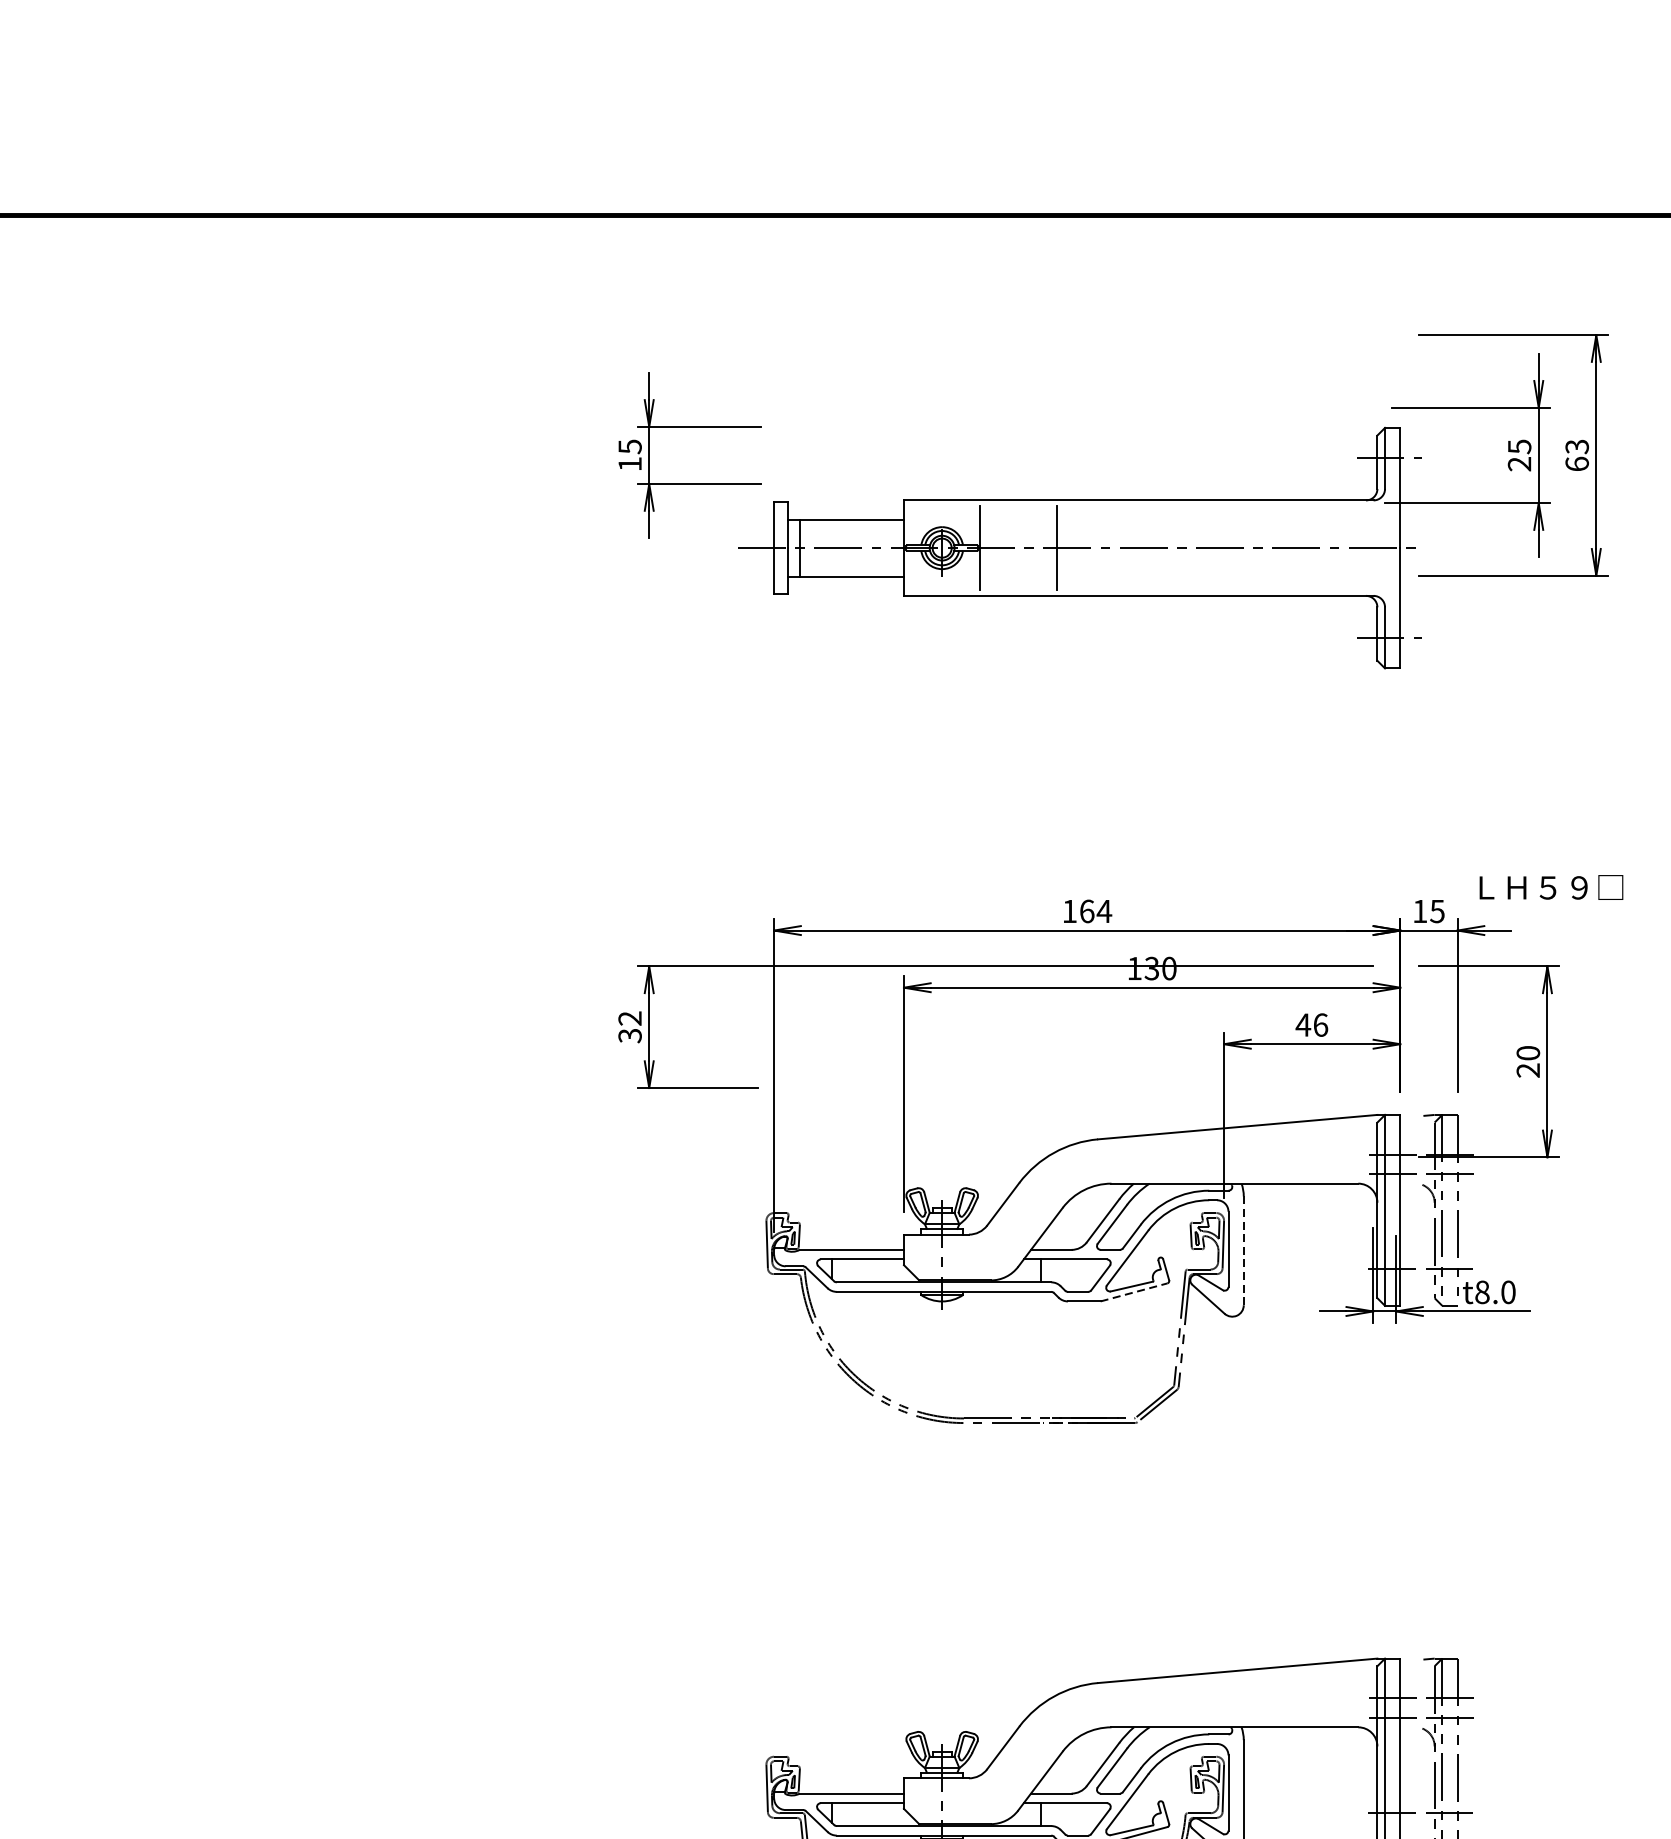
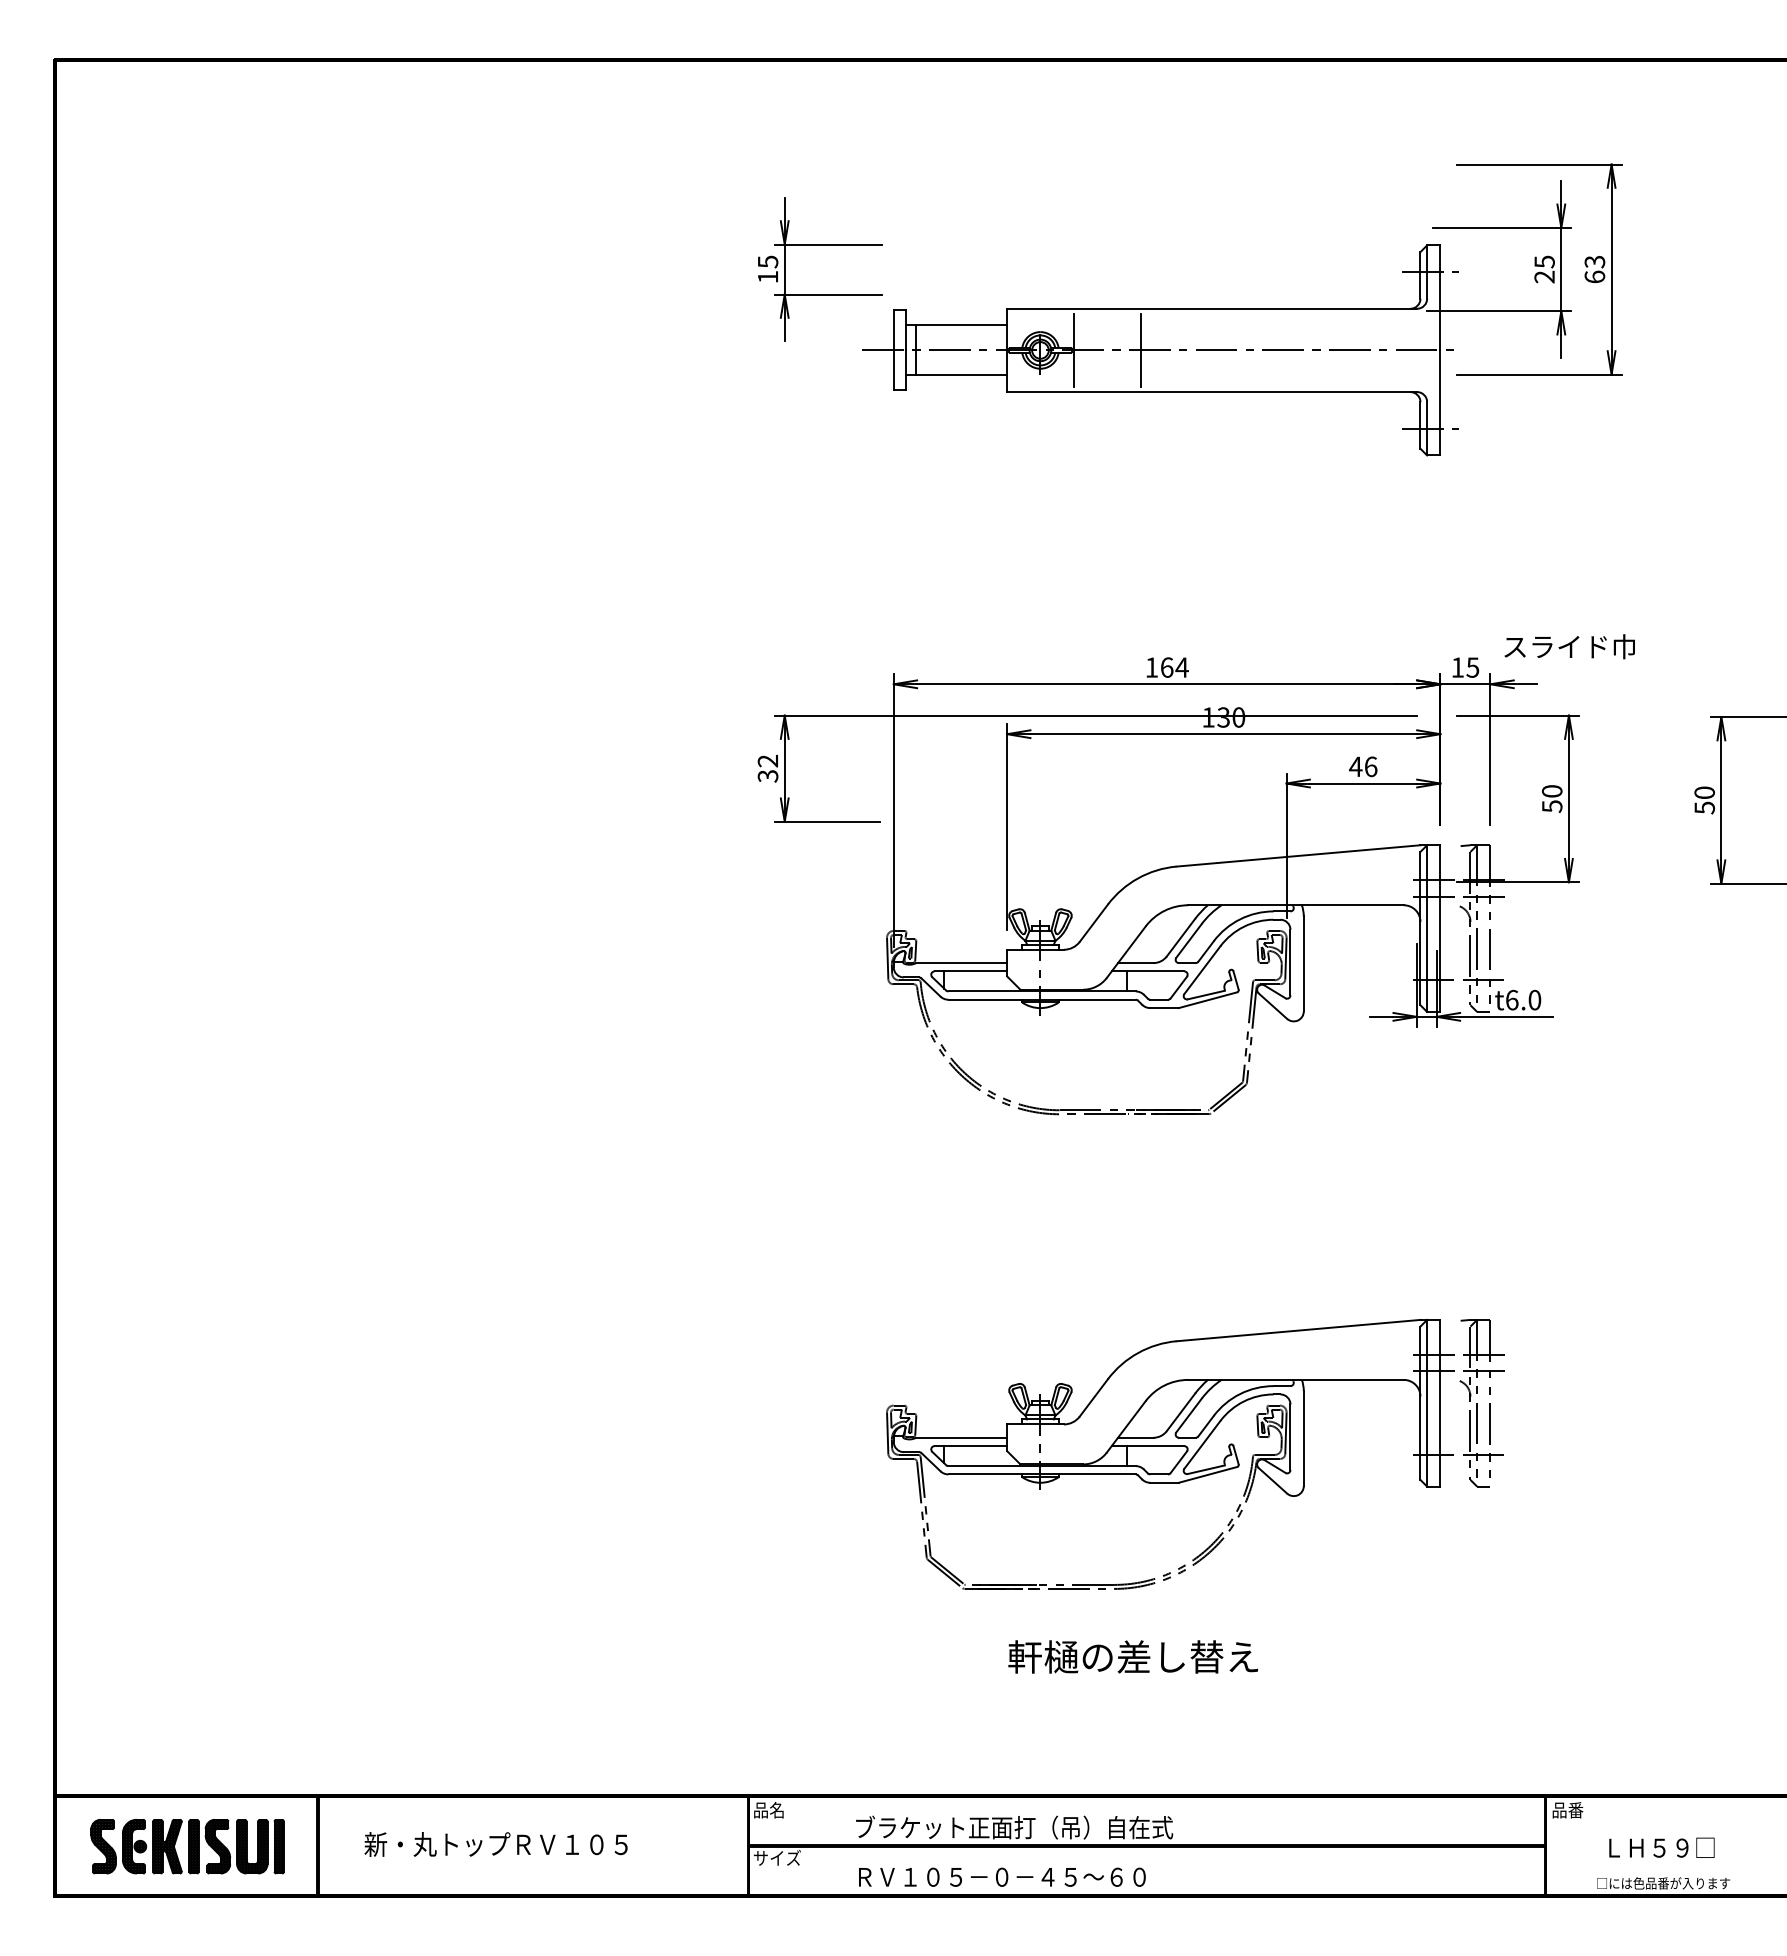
text: (1548, 887) -> (1569, 646), ＬＨ５９□ -> スライド巾
text: (1528, 1070) -> (1552, 806), 20 -> 50
line: (1243, 1251) -> (1303, 964), dashed -> solid
text: (1482, 1291) -> (1512, 999), t8.0 -> t6.0
line: (1134, 1292) -> (1208, 1000), dashed -> solid

